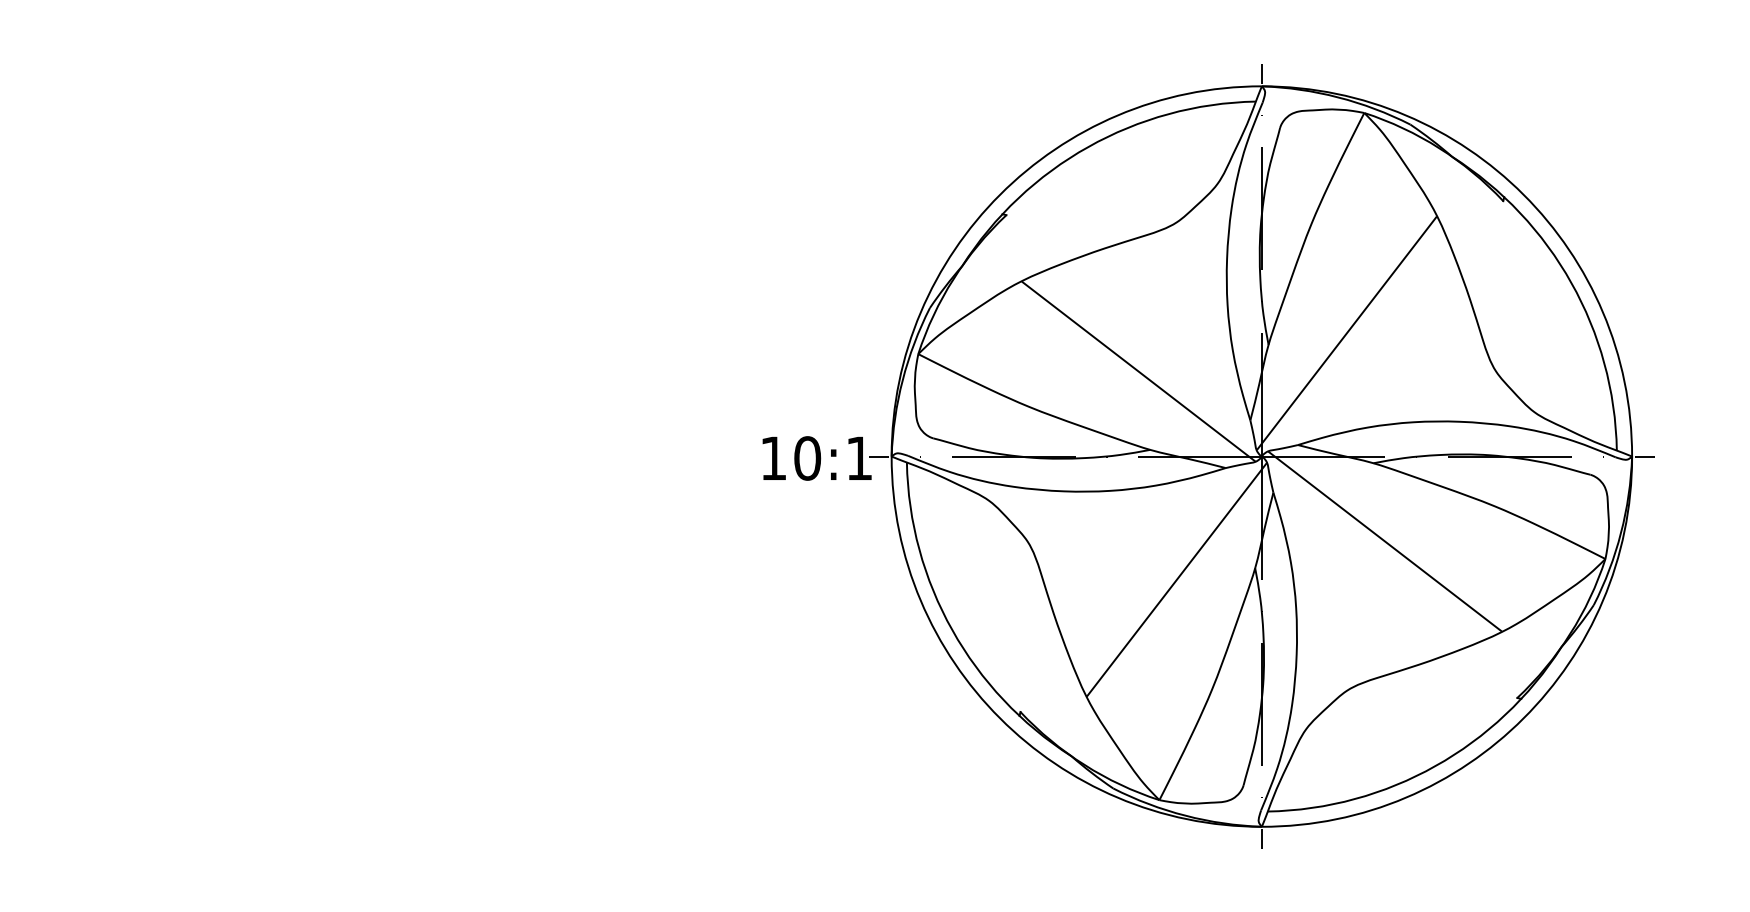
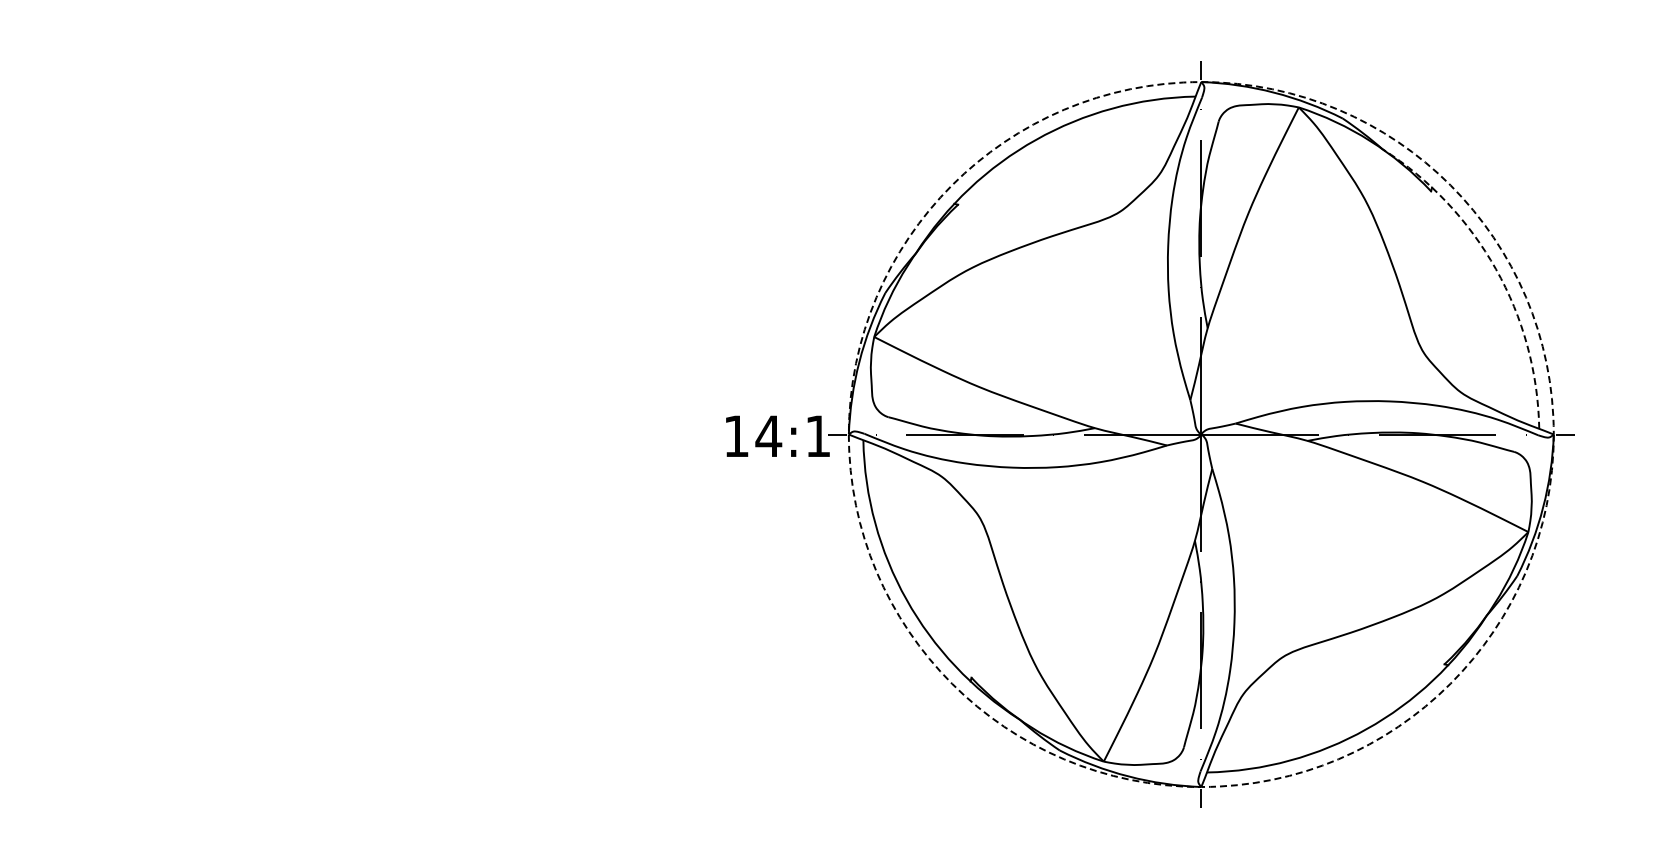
arc: (1571, 283) -> (1496, 269), solid -> dashed
line: (1347, 332) -> (1282, 316), removed
line: (1138, 371) -> (1083, 353), removed
circle: (1261, 456) -> (1200, 434), solid -> dashed
text: (807, 458) -> (768, 436), 10:1 -> 14:1
line: (1384, 541) -> (1318, 515), removed
line: (1176, 579) -> (1120, 551), removed

